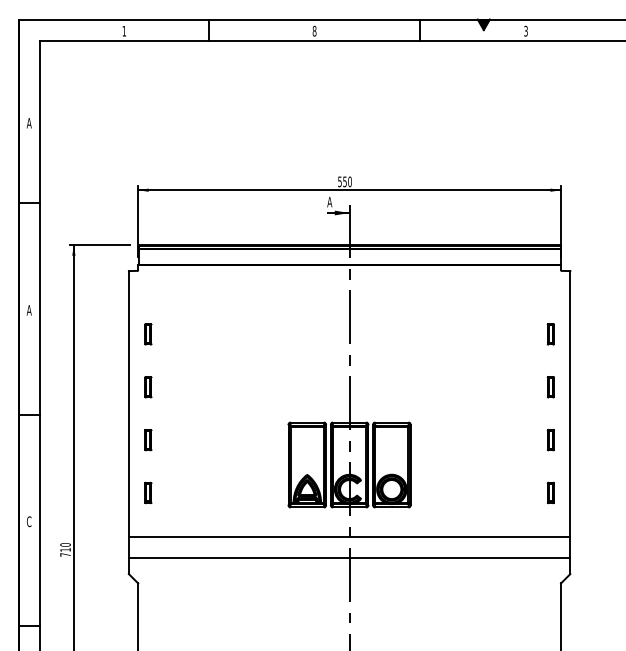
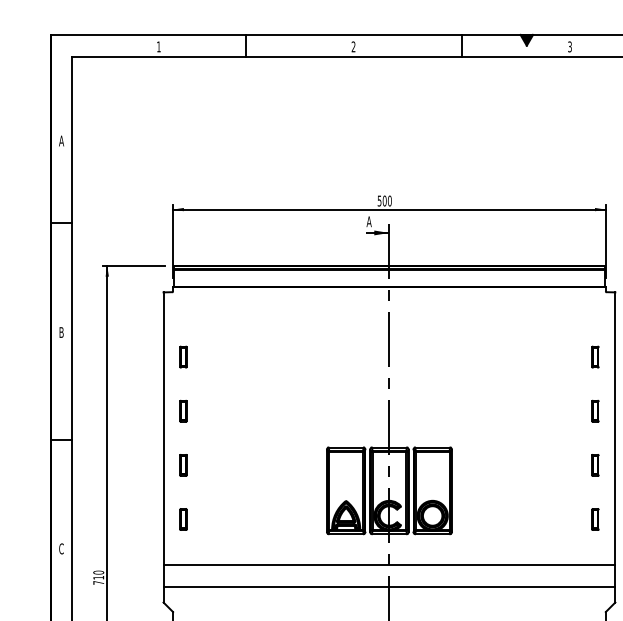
text: (314, 31) -> (353, 47), 8 -> 2
text: (344, 181) -> (384, 200), 550 -> 500
text: (28, 310) -> (60, 332), A -> B

